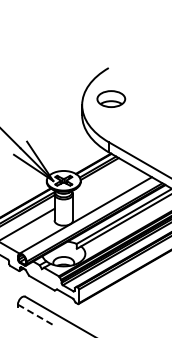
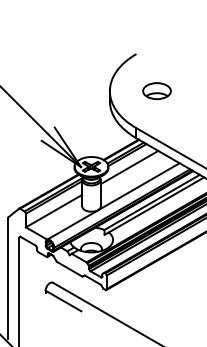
part: (110, 99) -> (156, 91), moved
line: (101, 181) -> (129, 167), added
line: (35, 314) -> (63, 300), dashed -> solid

